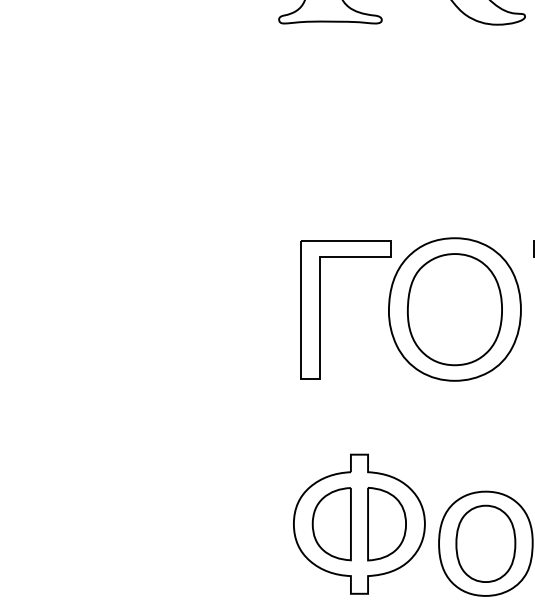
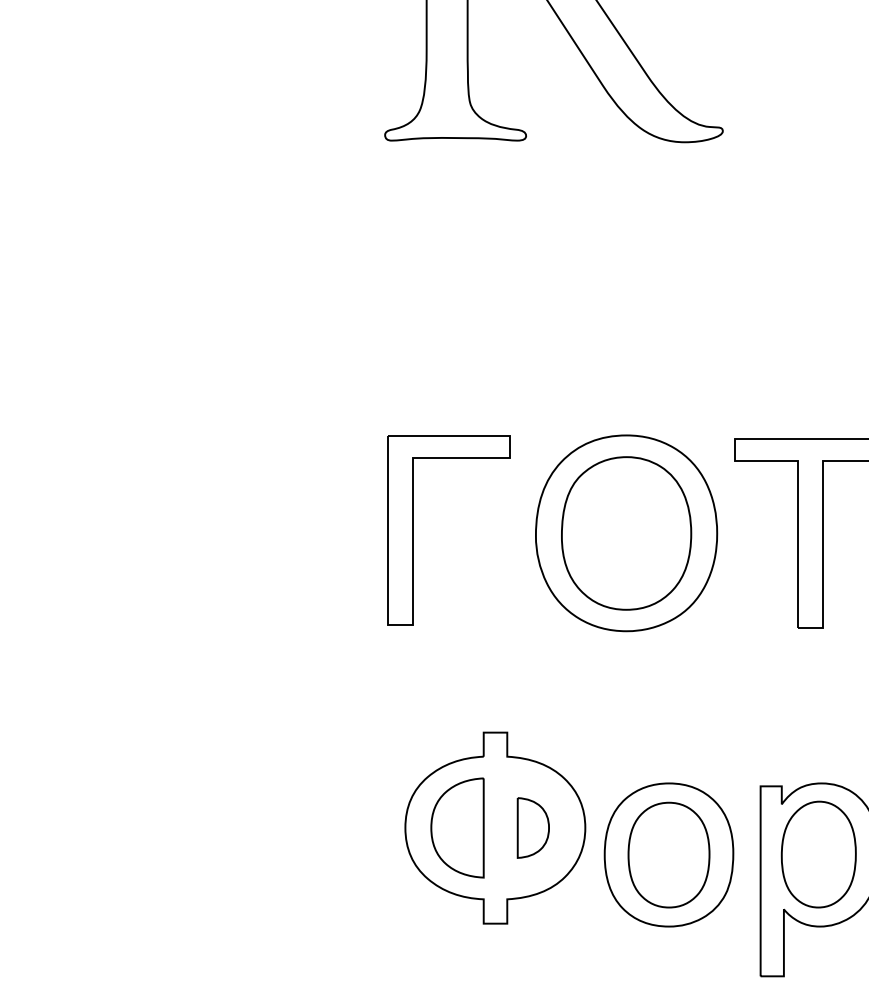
part: (320, 309) -> (413, 530), moved
part: (387, 523) -> (533, 827), size x0.6

